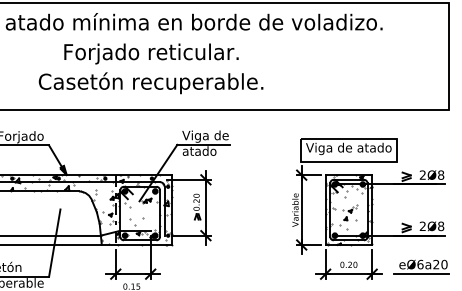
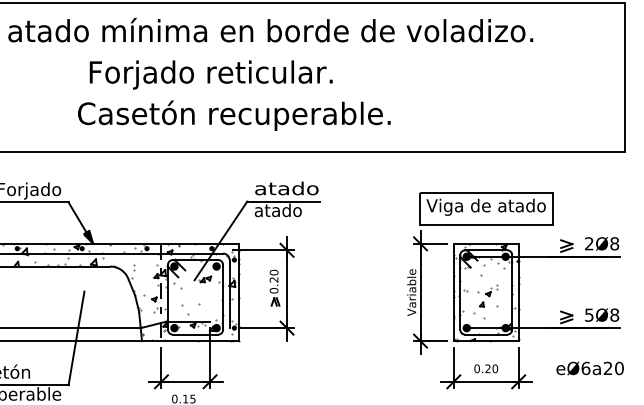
text: (150, 83) -> (233, 116), moved
text: (205, 136) -> (286, 189), Viga de -> atado
text: (422, 226) -> (588, 315), 2Ø8 -> 5Ø8
line: (420, 273) -> (585, 380), removed

